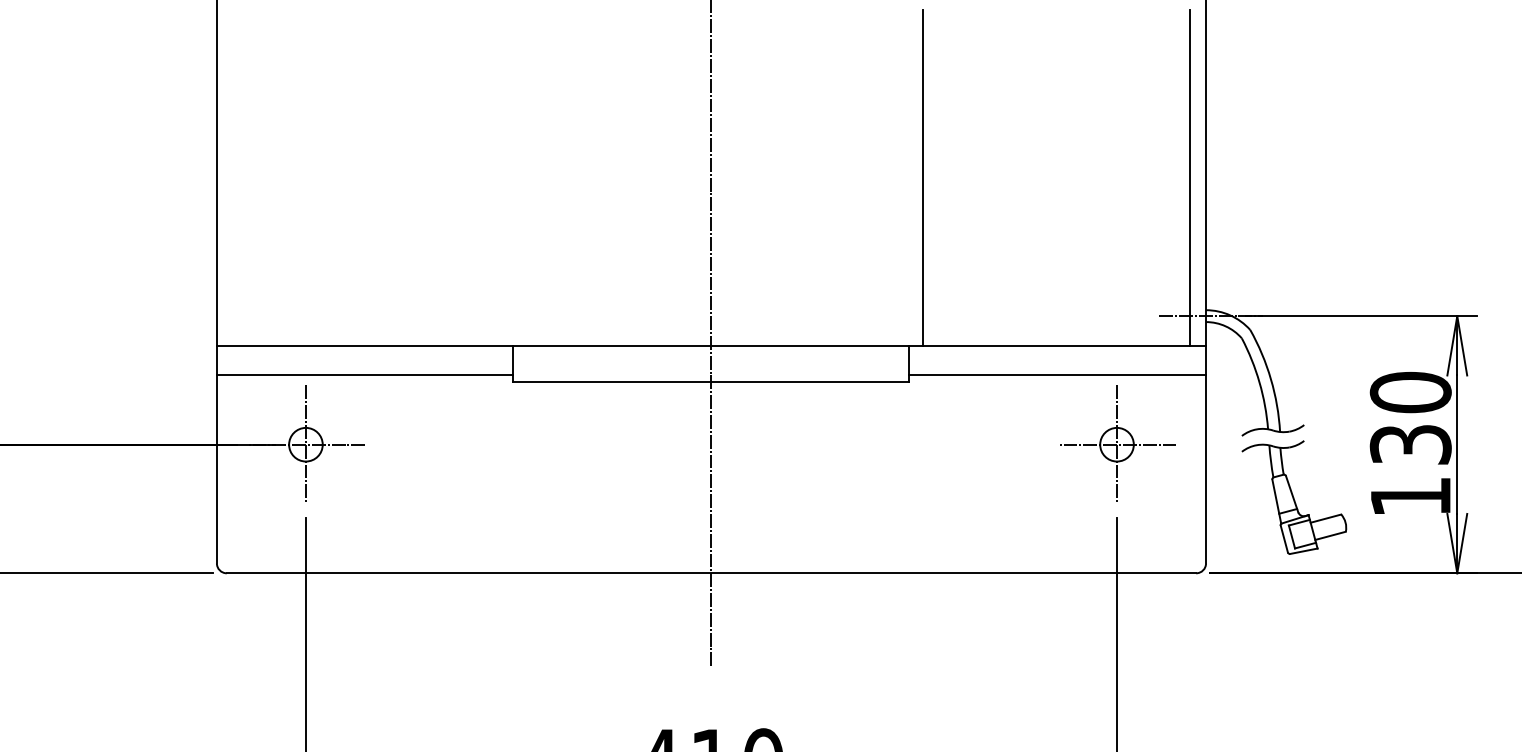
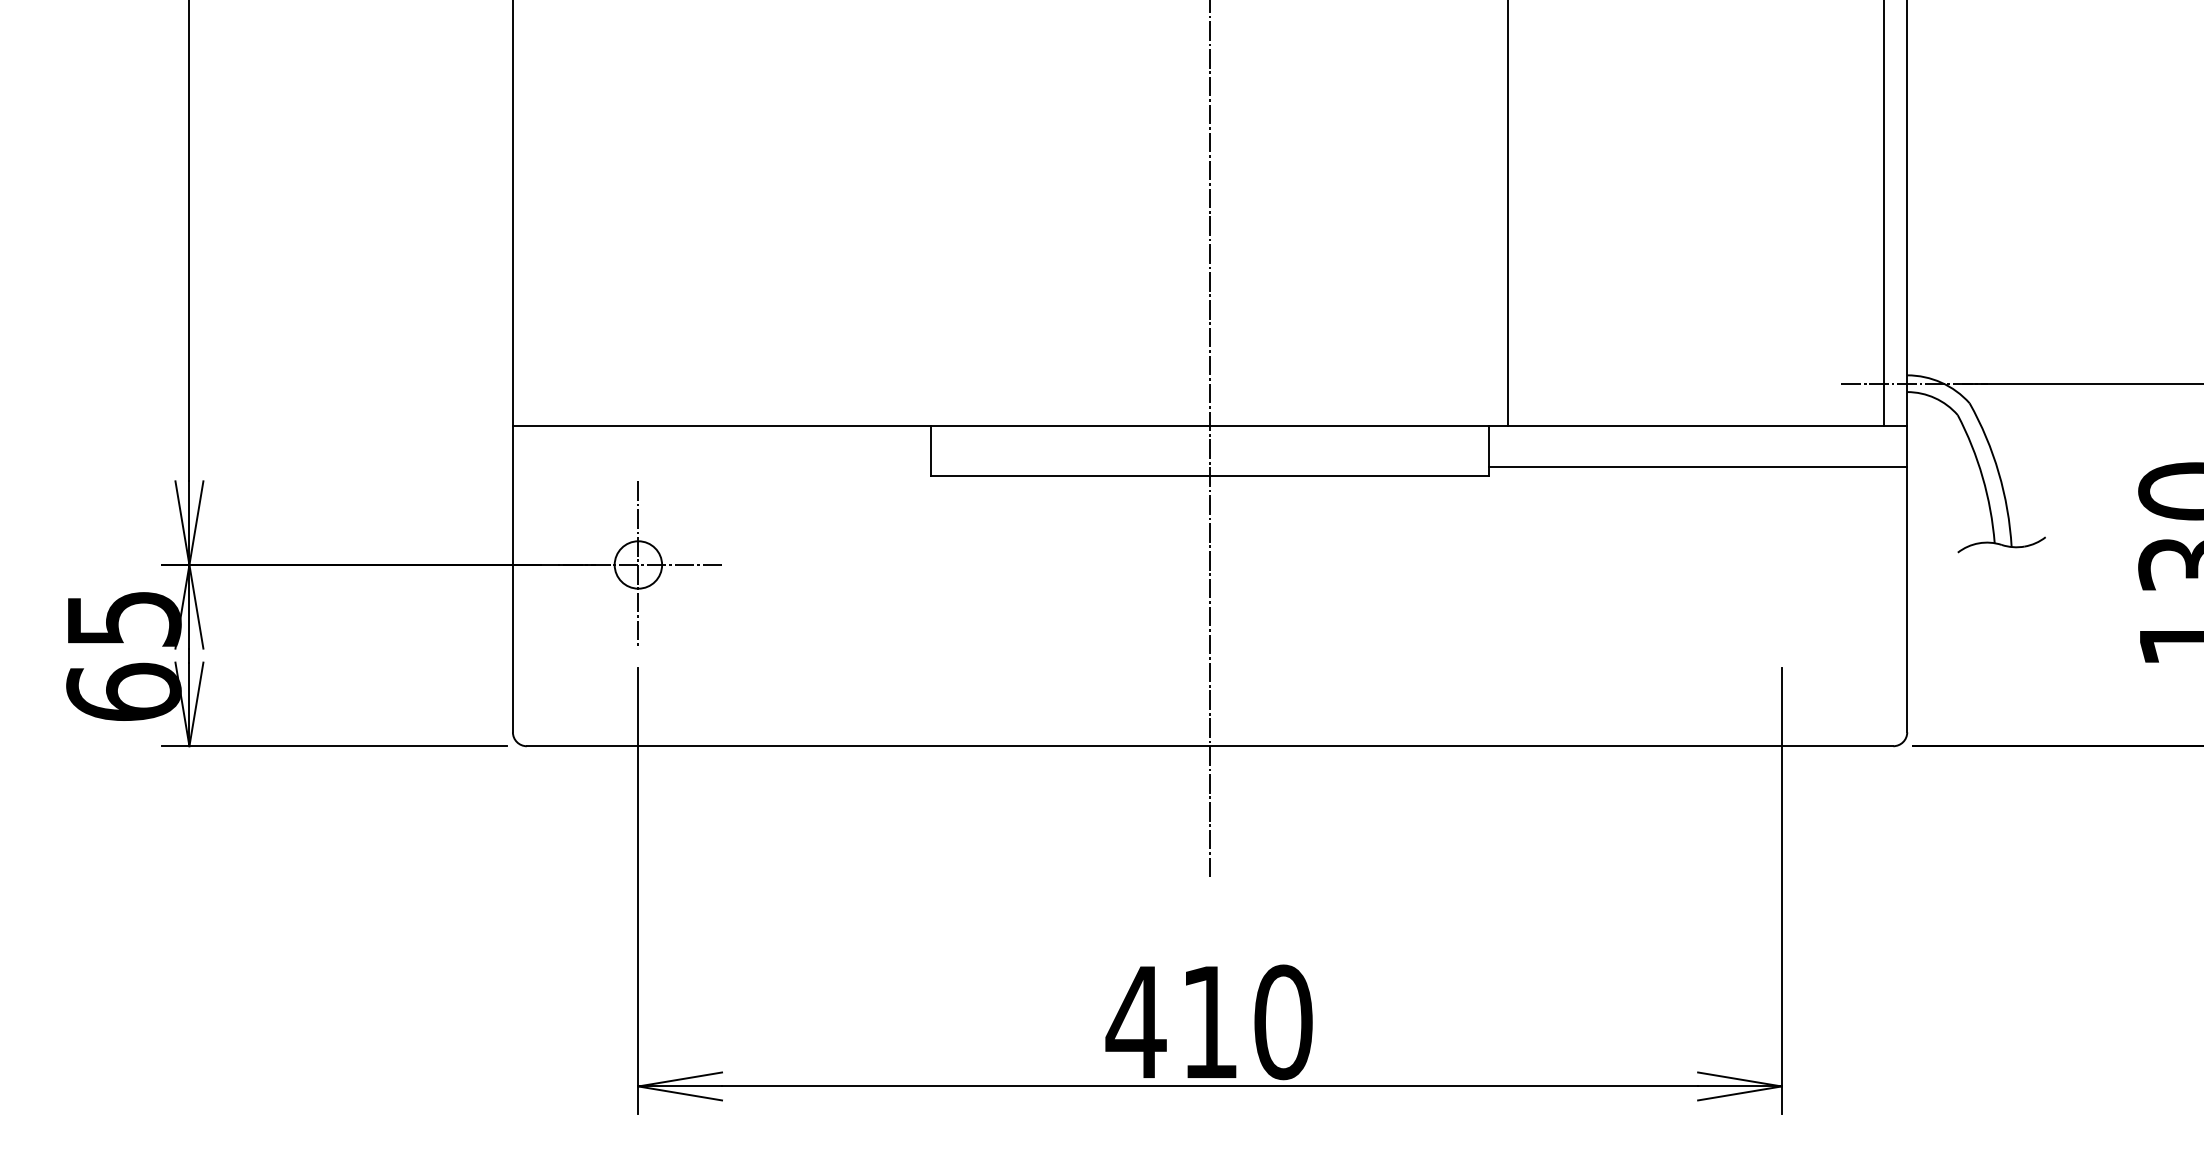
line: (364, 375) -> (721, 467), removed
part: (1117, 443) -> (1782, 563), removed
part: (1294, 497) -> (2031, 639), removed

